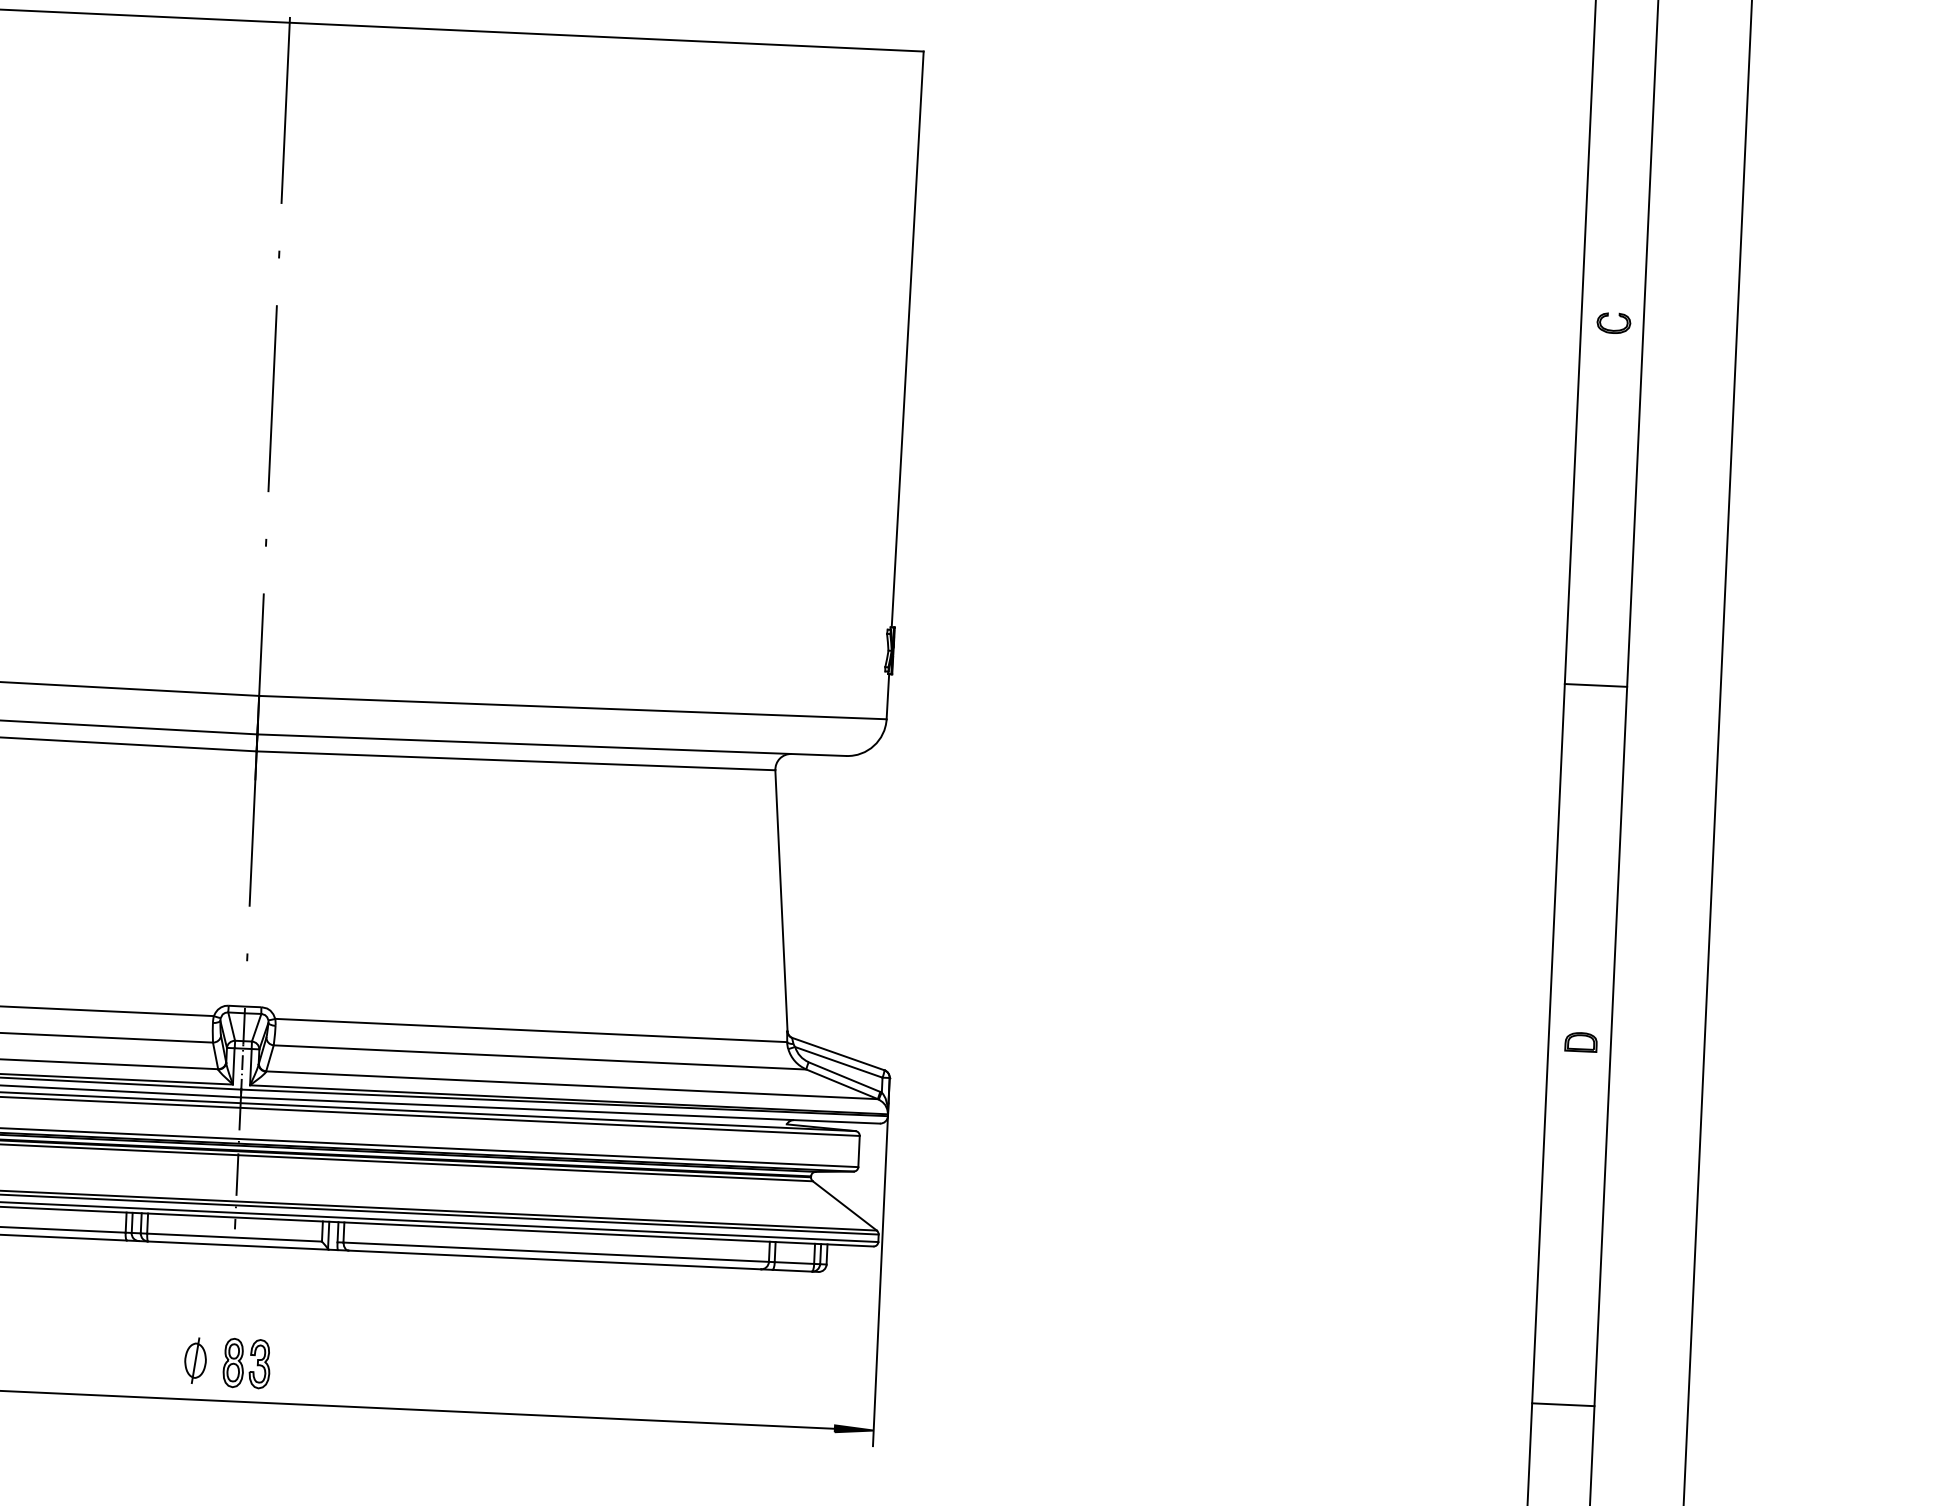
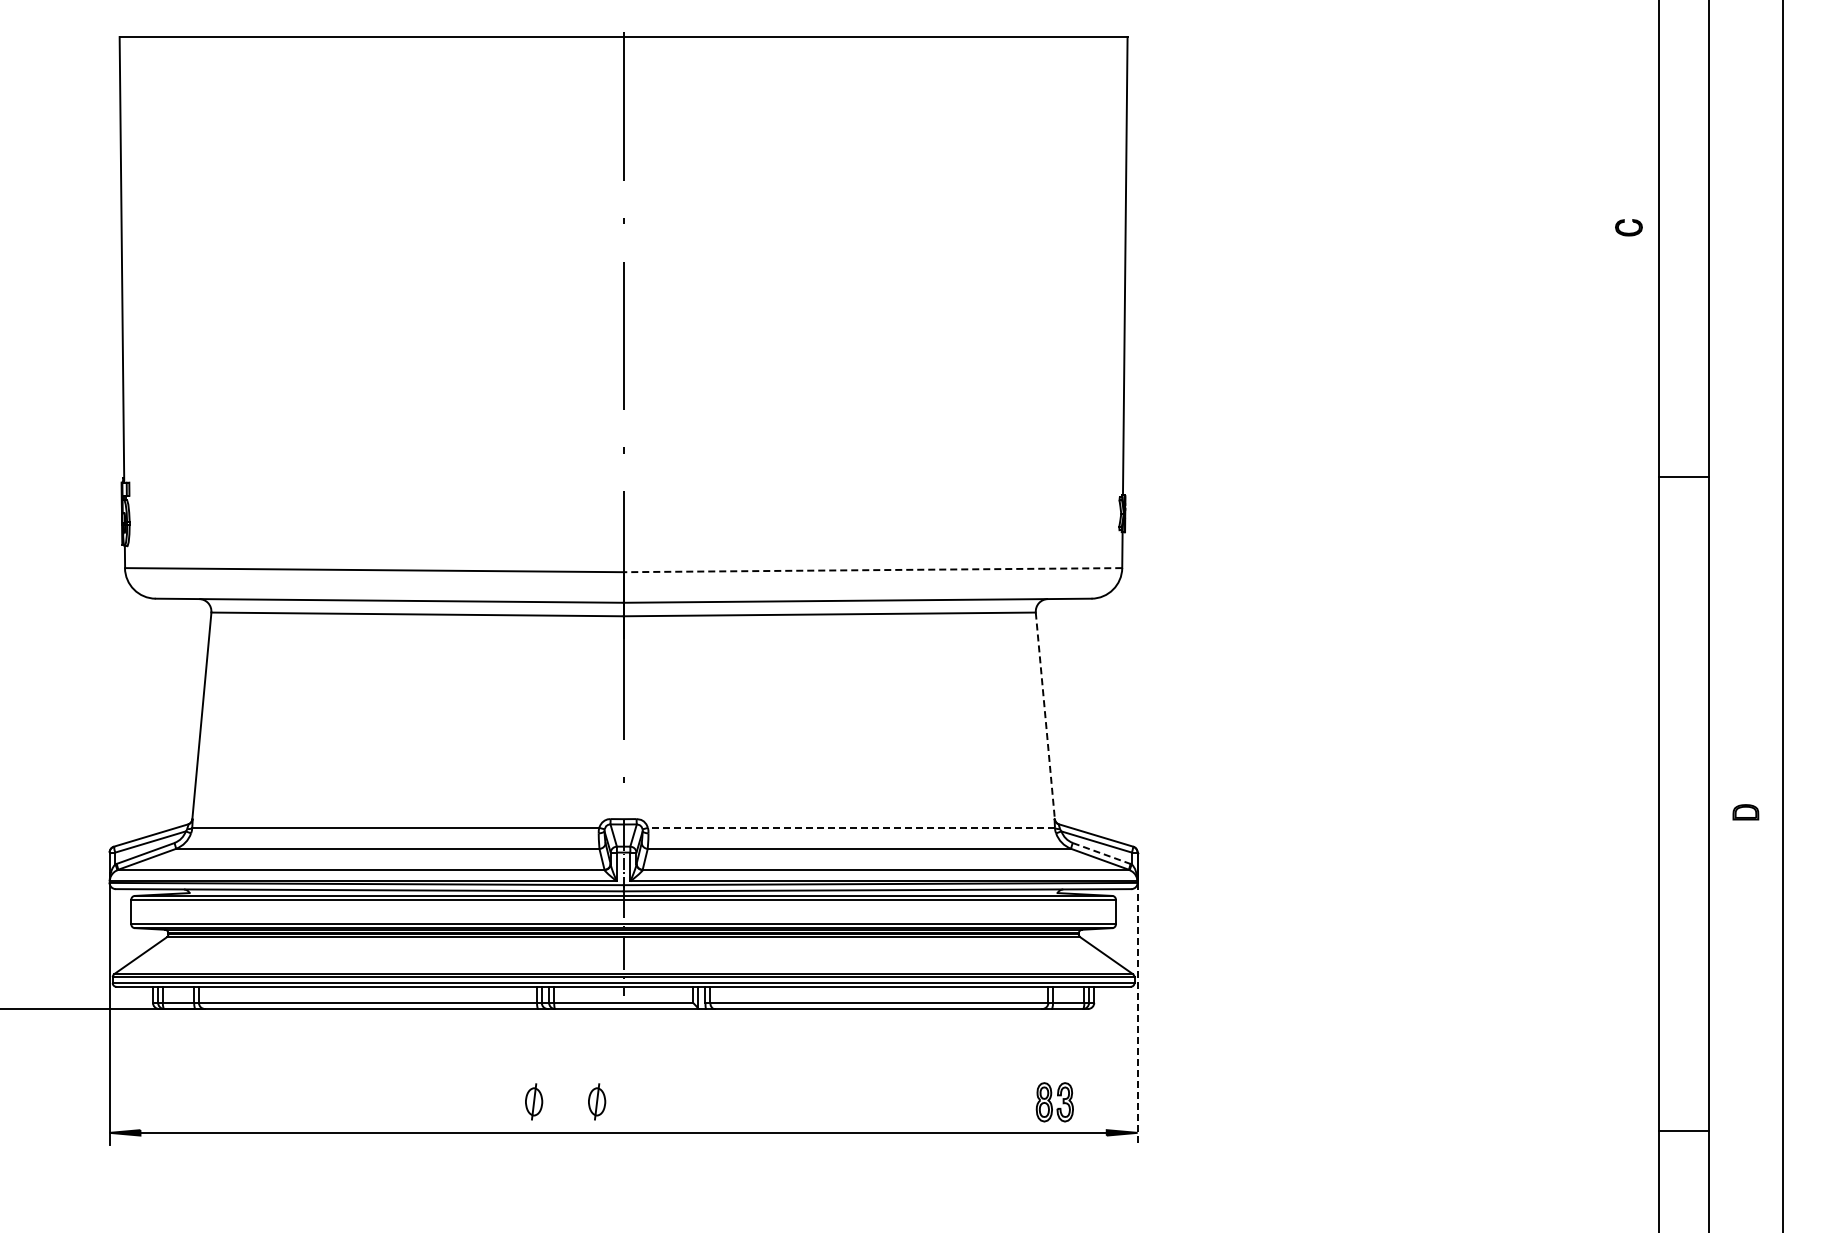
part: (1613, 322) -> (1628, 227), moved
line: (1595, 685) -> (1683, 476), moved
line: (572, 708) -> (872, 570), solid -> dashed
line: (781, 900) -> (1045, 715), solid -> dashed
line: (531, 1030) -> (851, 827), solid -> dashed
part: (1580, 1042) -> (1745, 812), moved
line: (844, 1077) -> (1101, 853), solid -> dashed
line: (880, 1281) -> (1137, 1014), solid -> dashed
part: (116, 1356) -> (534, 1101), added
part: (246, 1363) -> (1054, 1102), moved
line: (1562, 1404) -> (1683, 1130), moved

